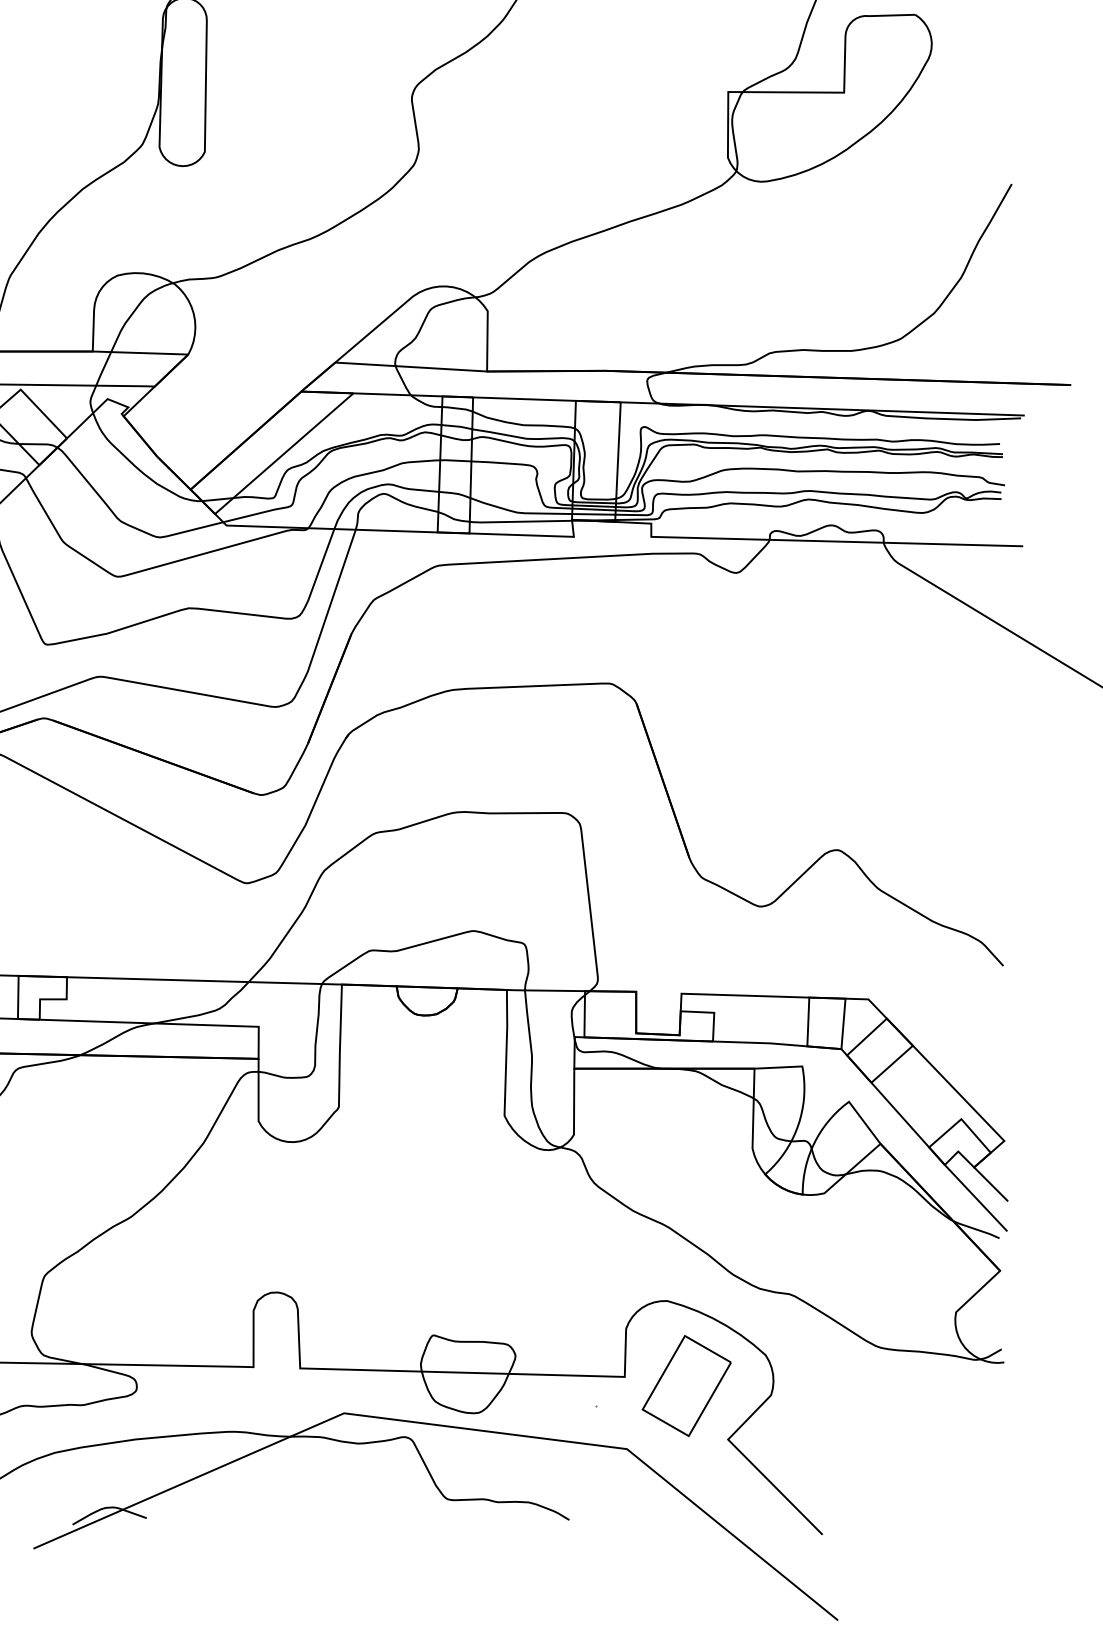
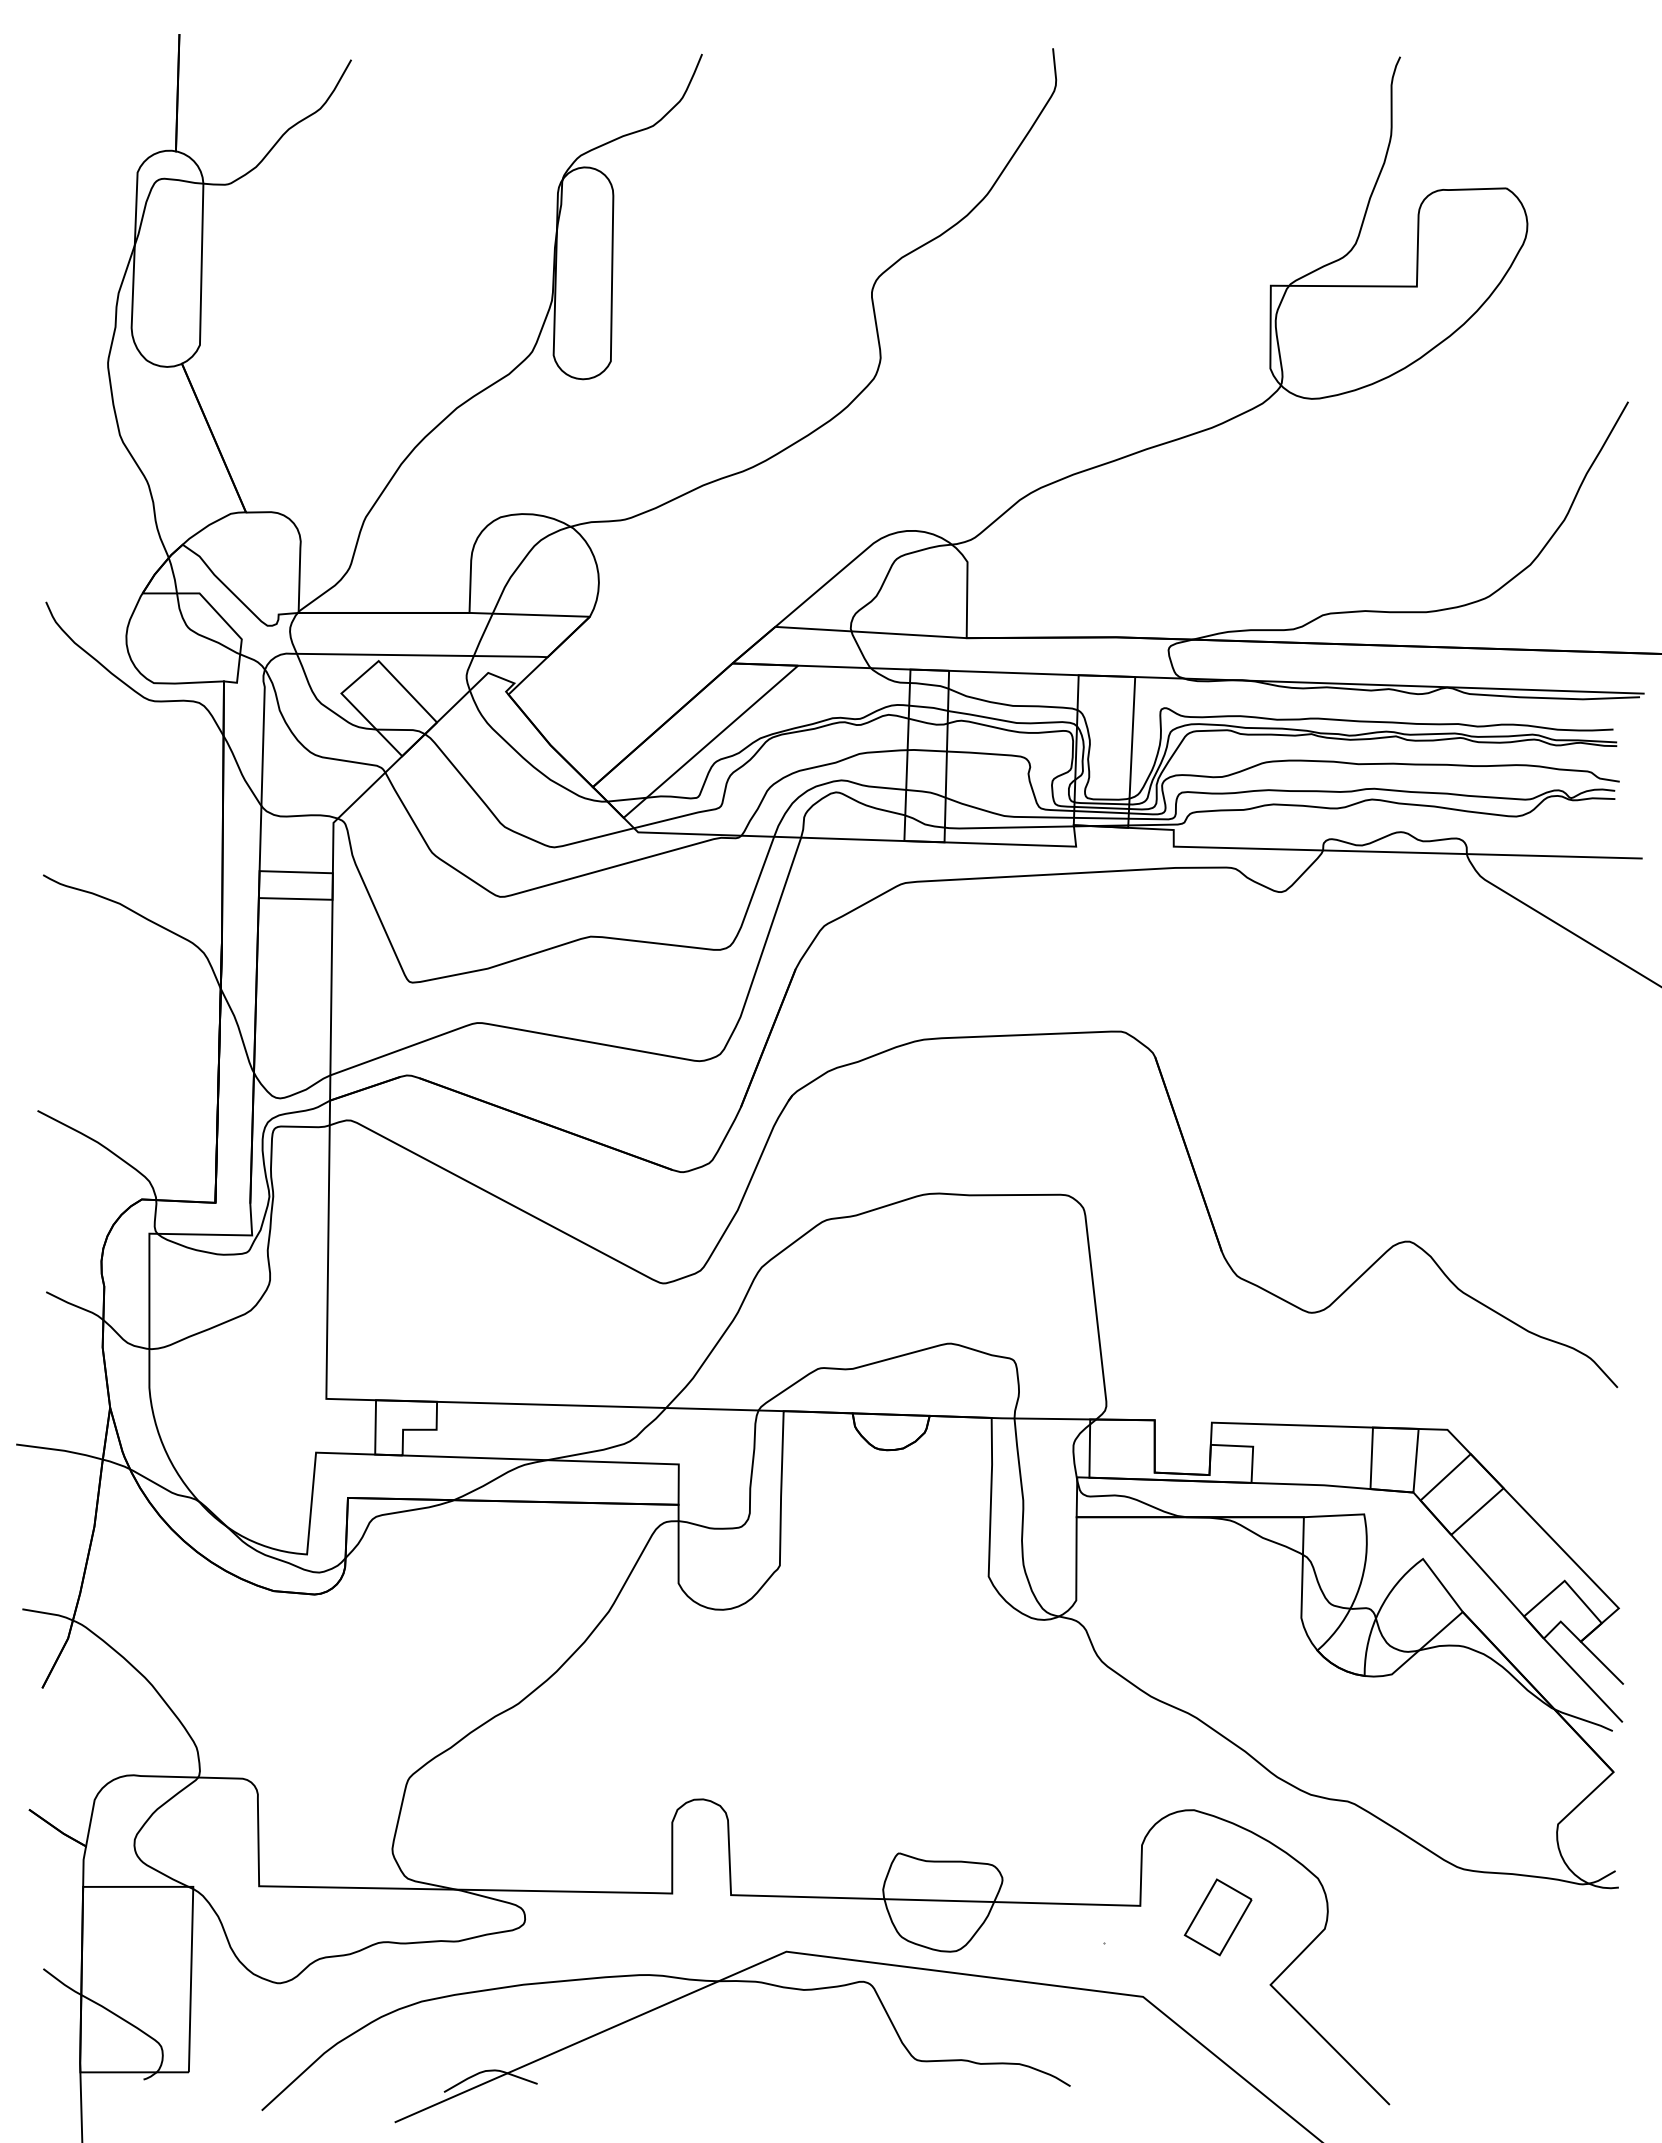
part: (686, 1386) -> (1217, 1917), size x0.6

